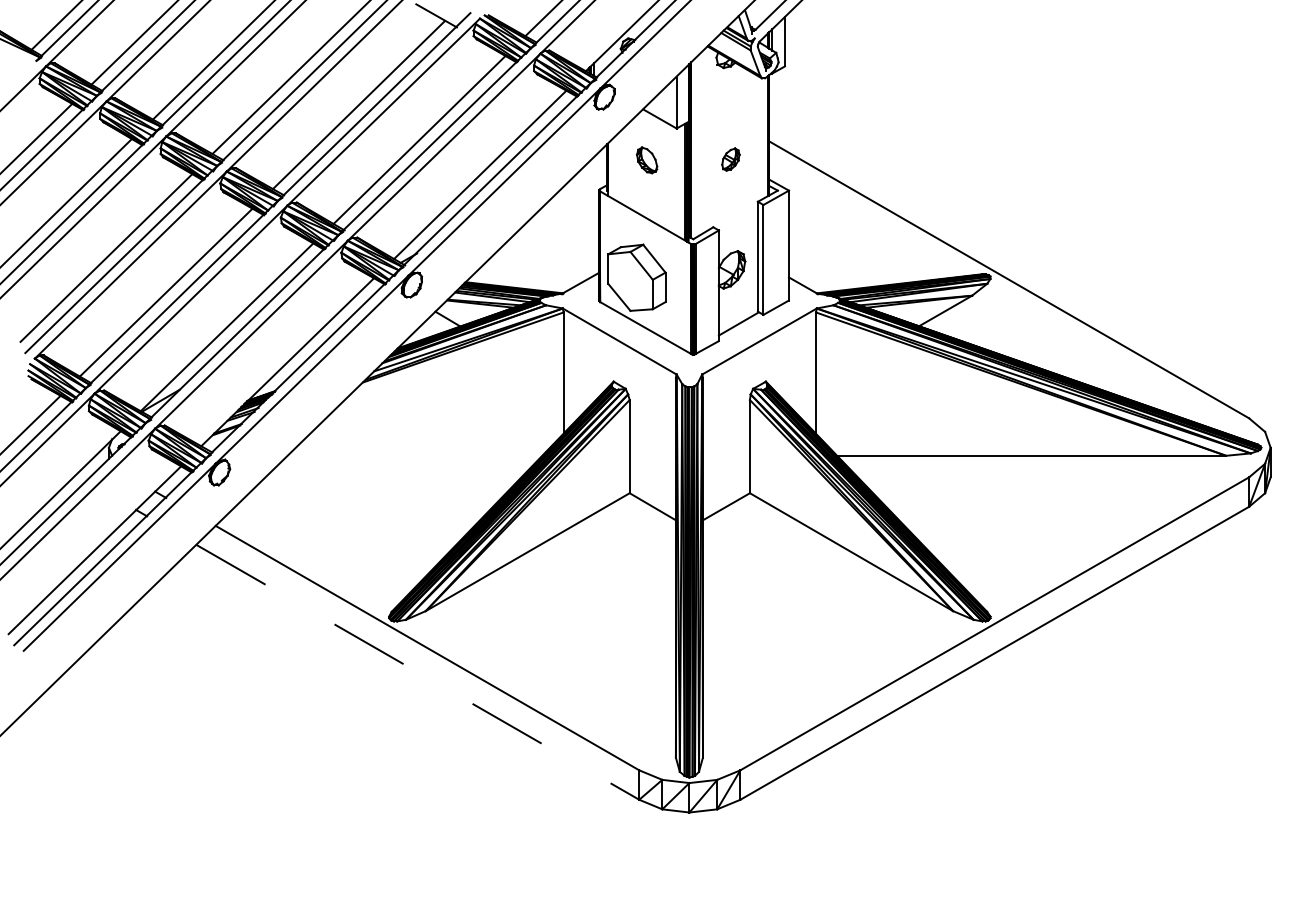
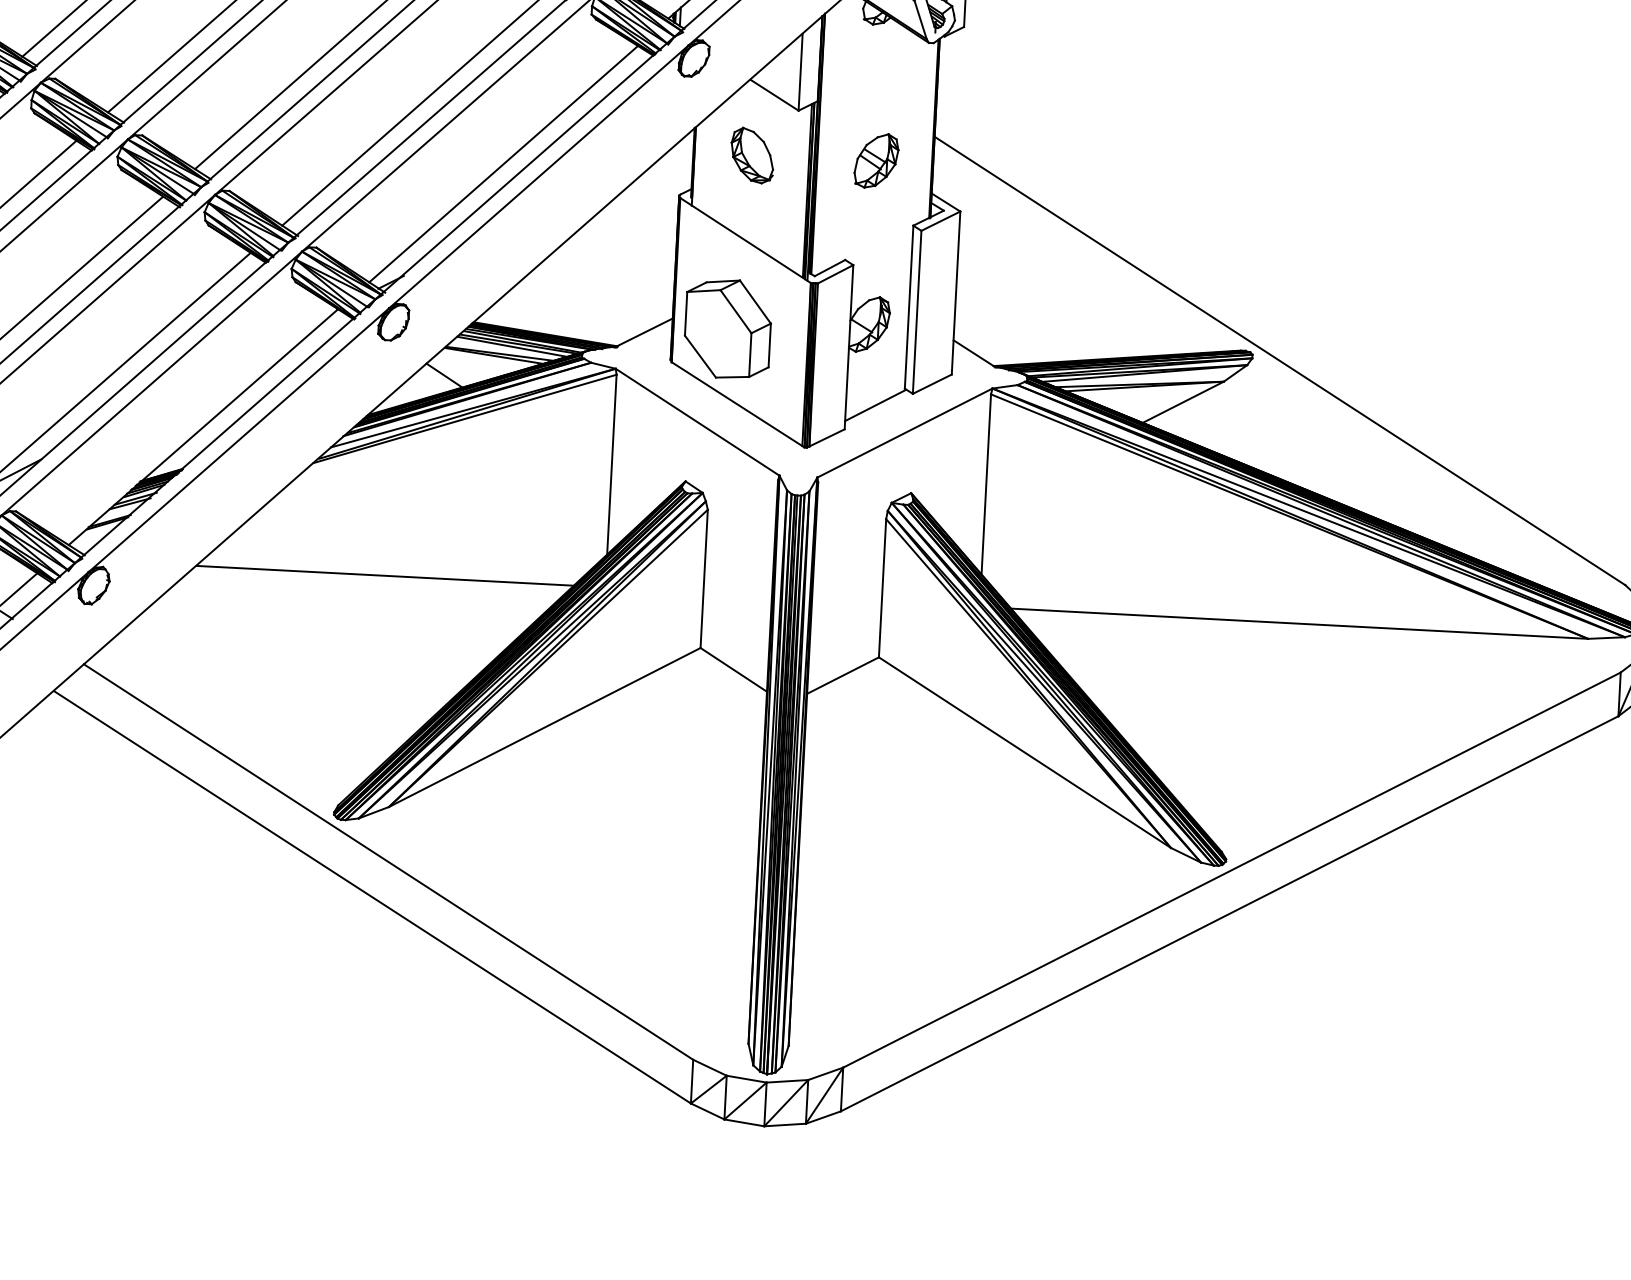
part: (730, 159) -> (876, 160), size x1.67
part: (646, 160) -> (751, 155), size x1.43
line: (415, 455) -> (385, 575), added
line: (418, 672) -> (373, 897), dashed -> solid

